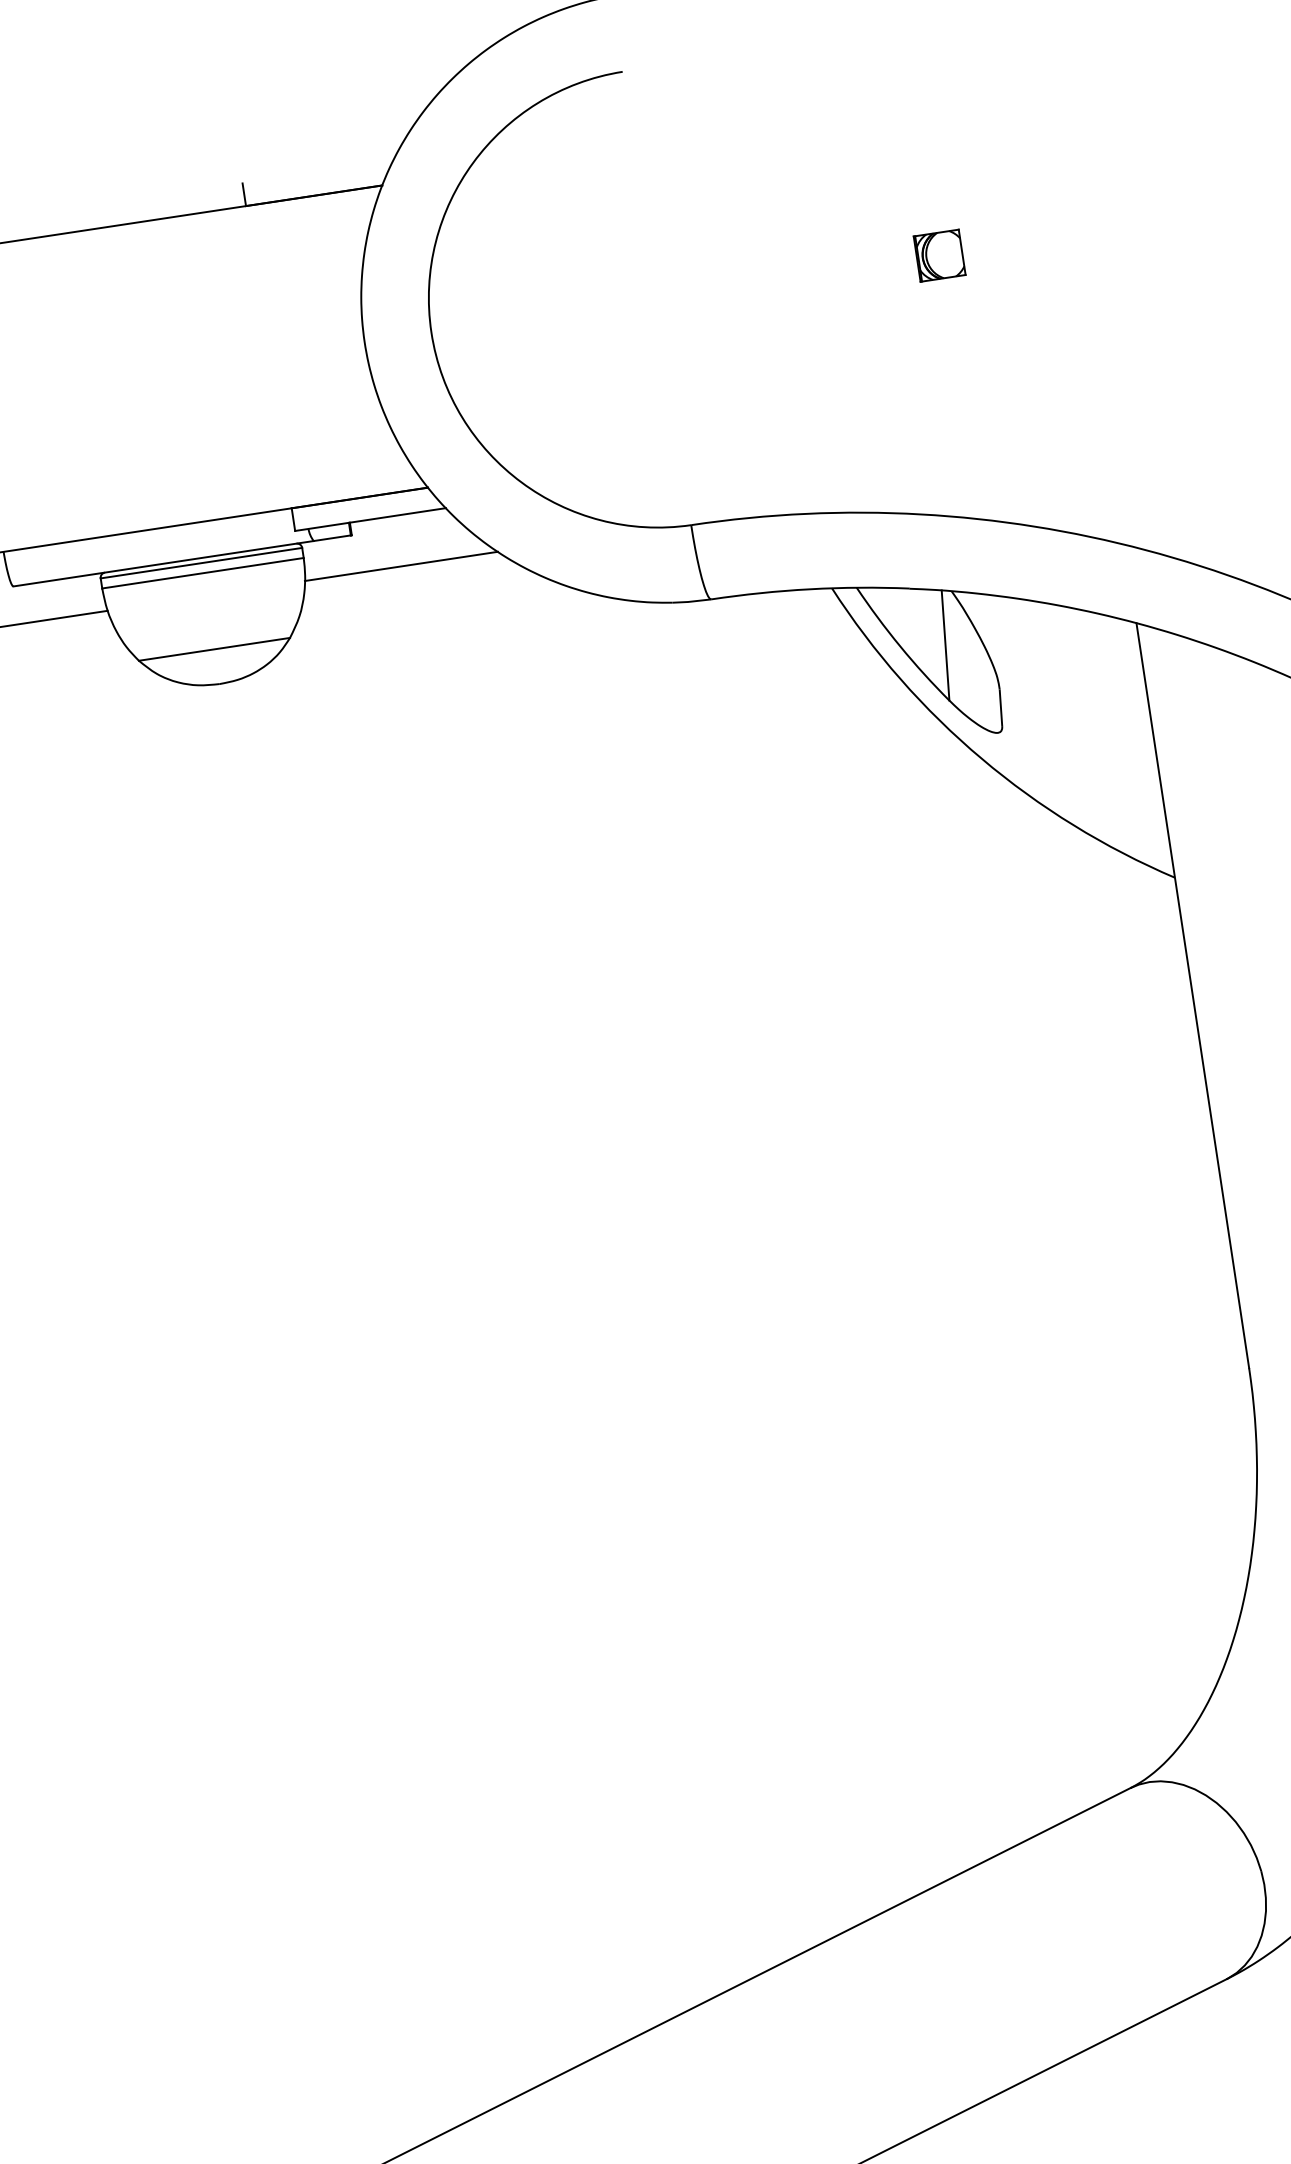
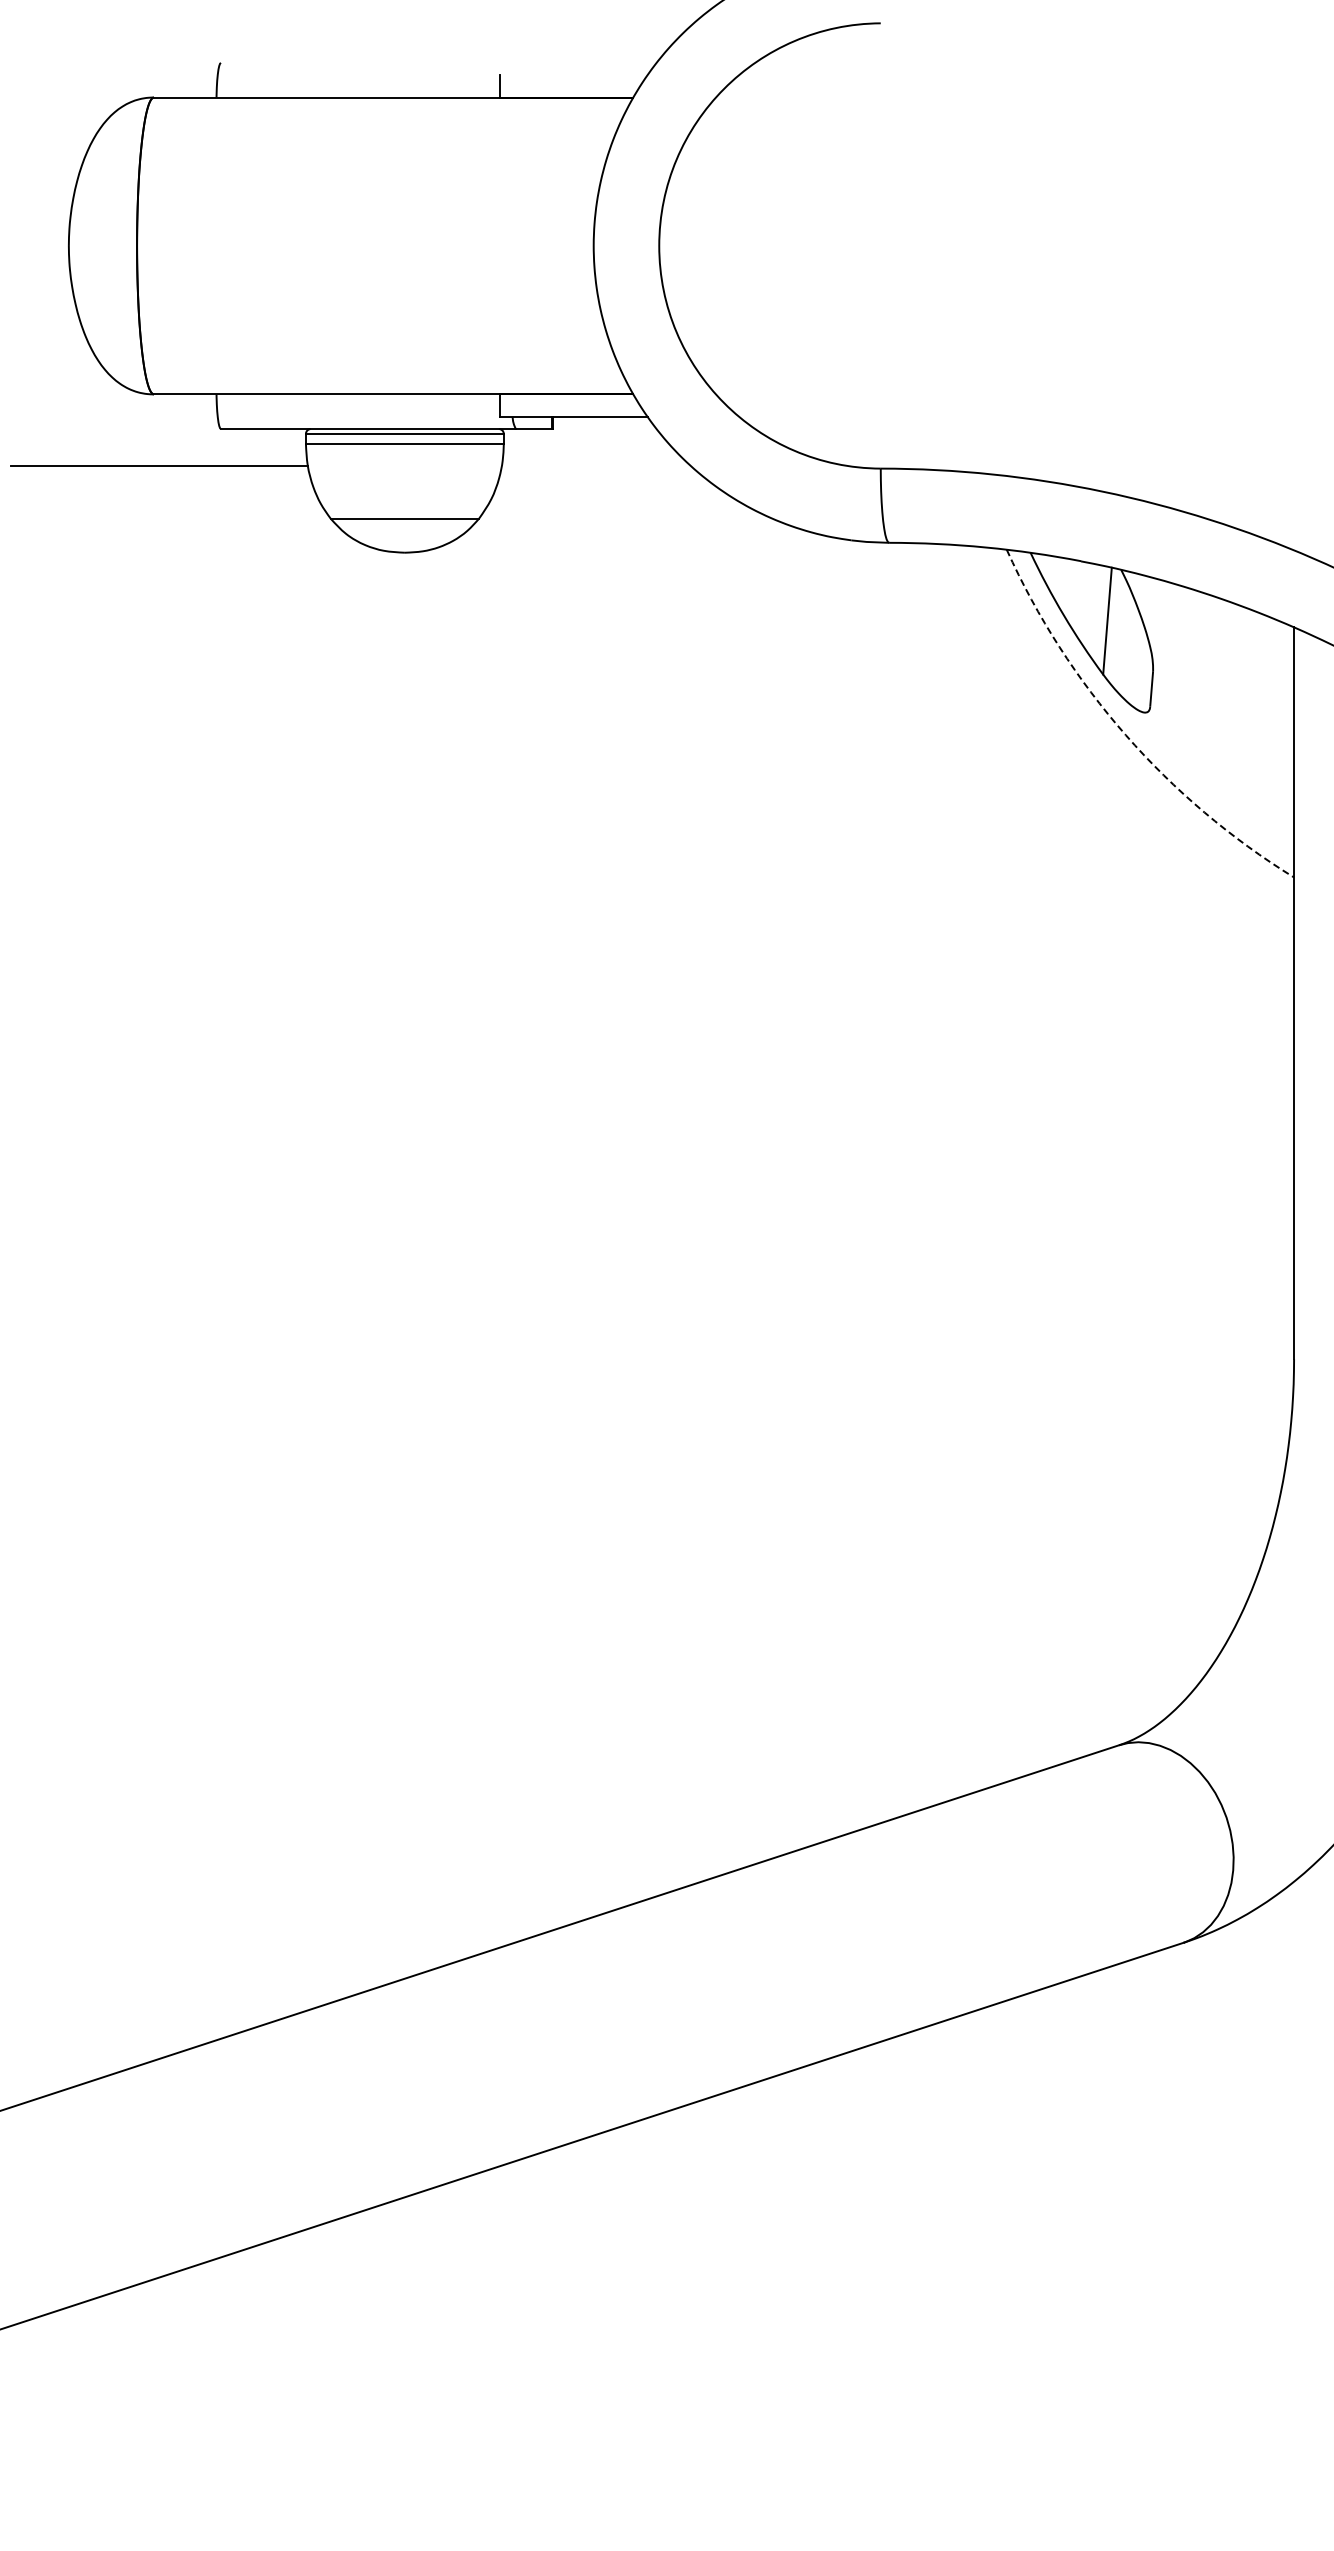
part: (939, 255) -> (1158, 245), removed
line: (401, 566) -> (596, 466), removed
arc: (981, 759) -> (1125, 735), solid -> dashed

